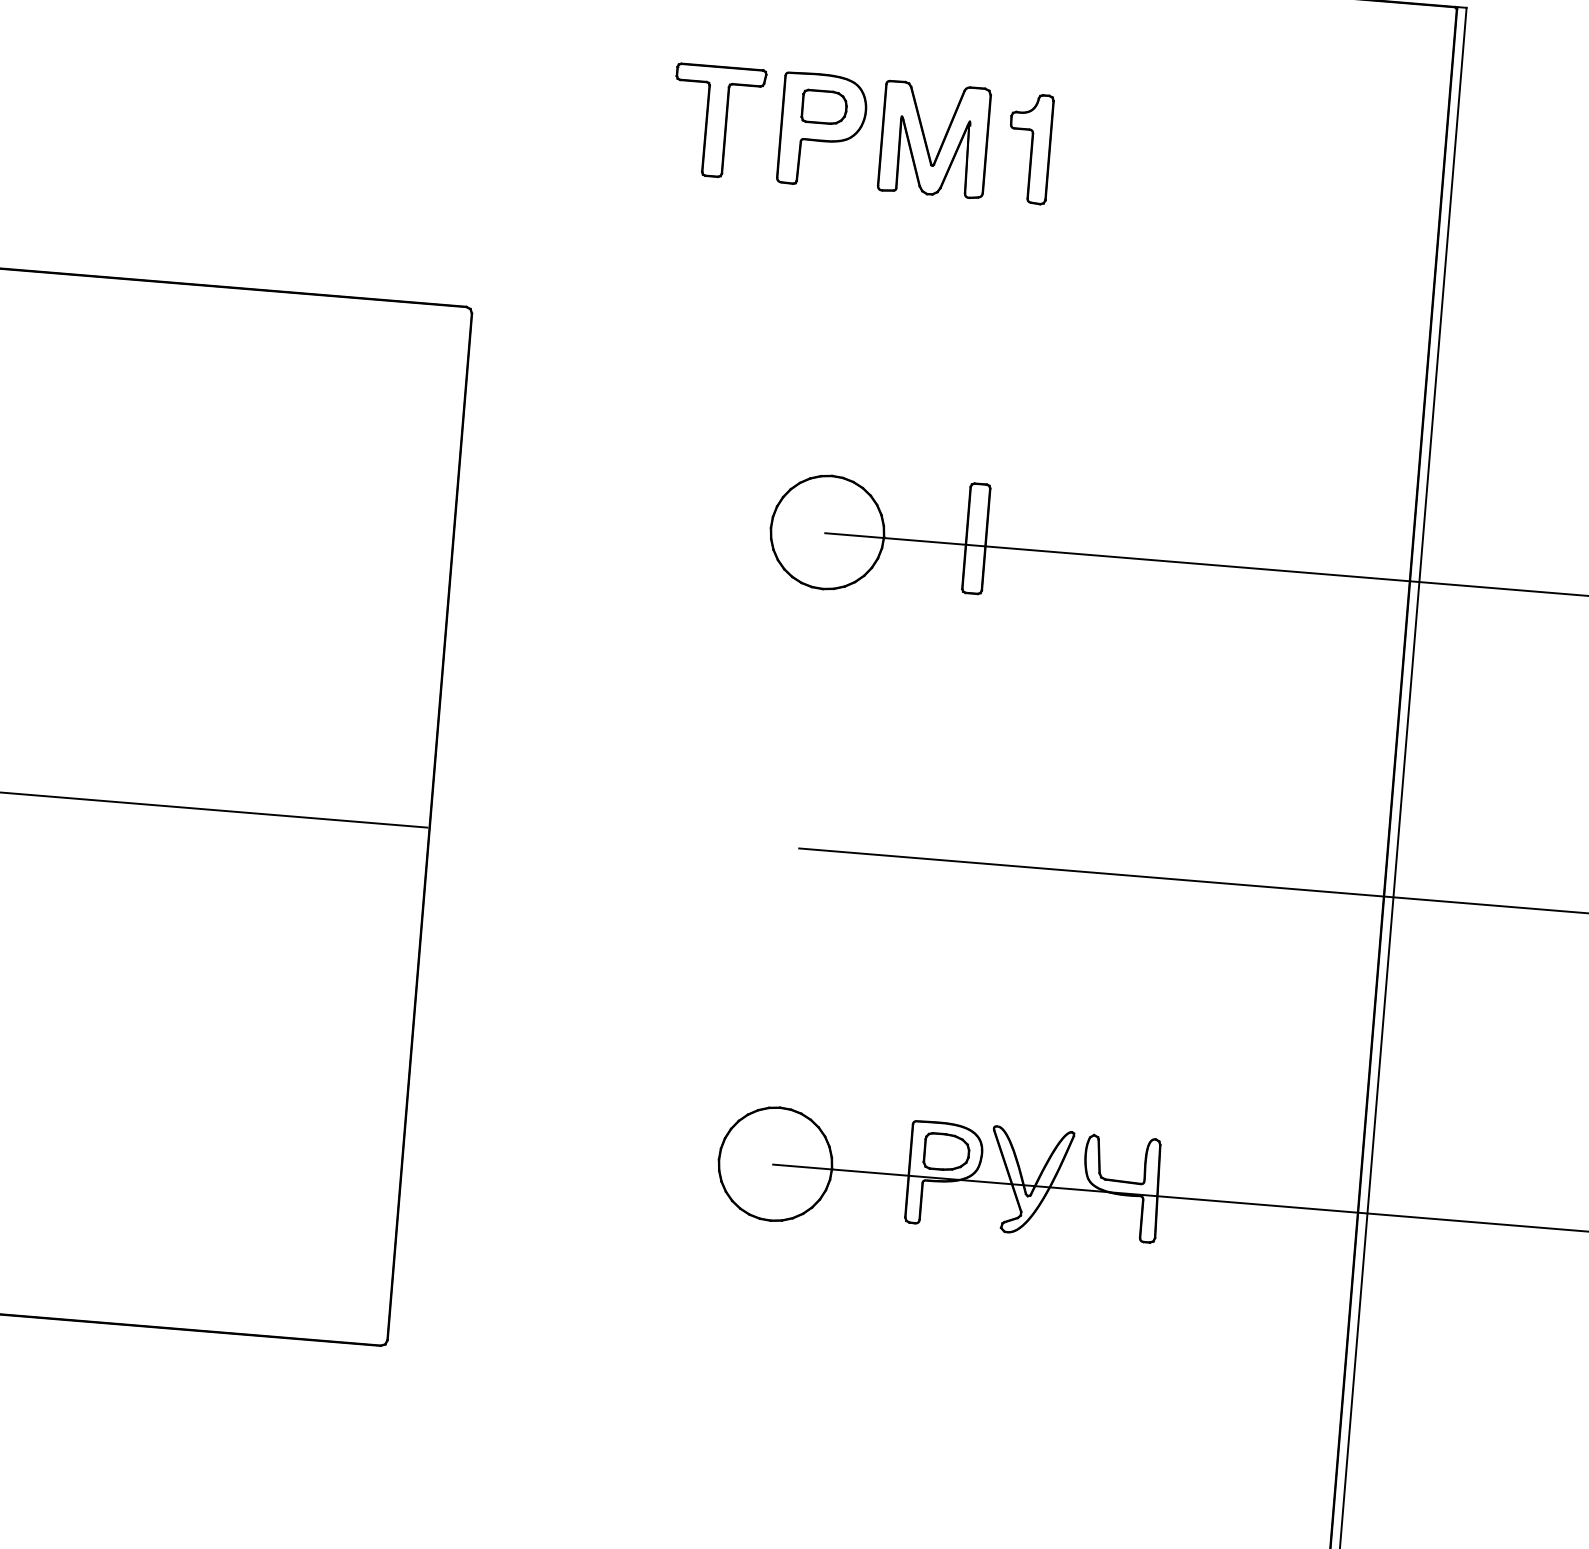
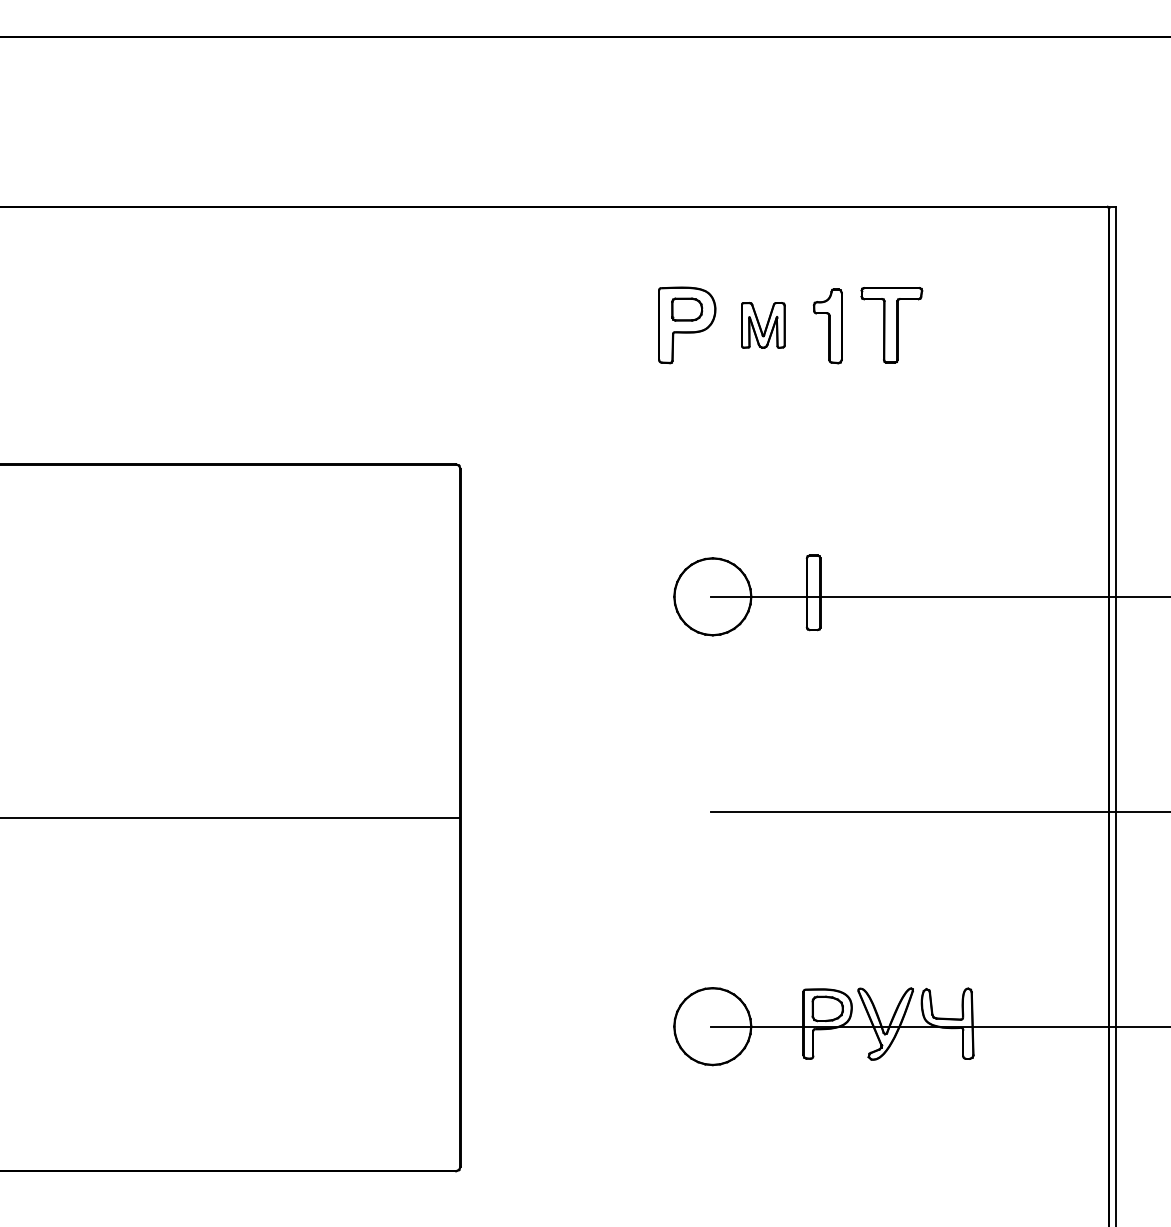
part: (717, 121) -> (891, 325), moved
part: (934, 139) -> (763, 325), size x0.6

